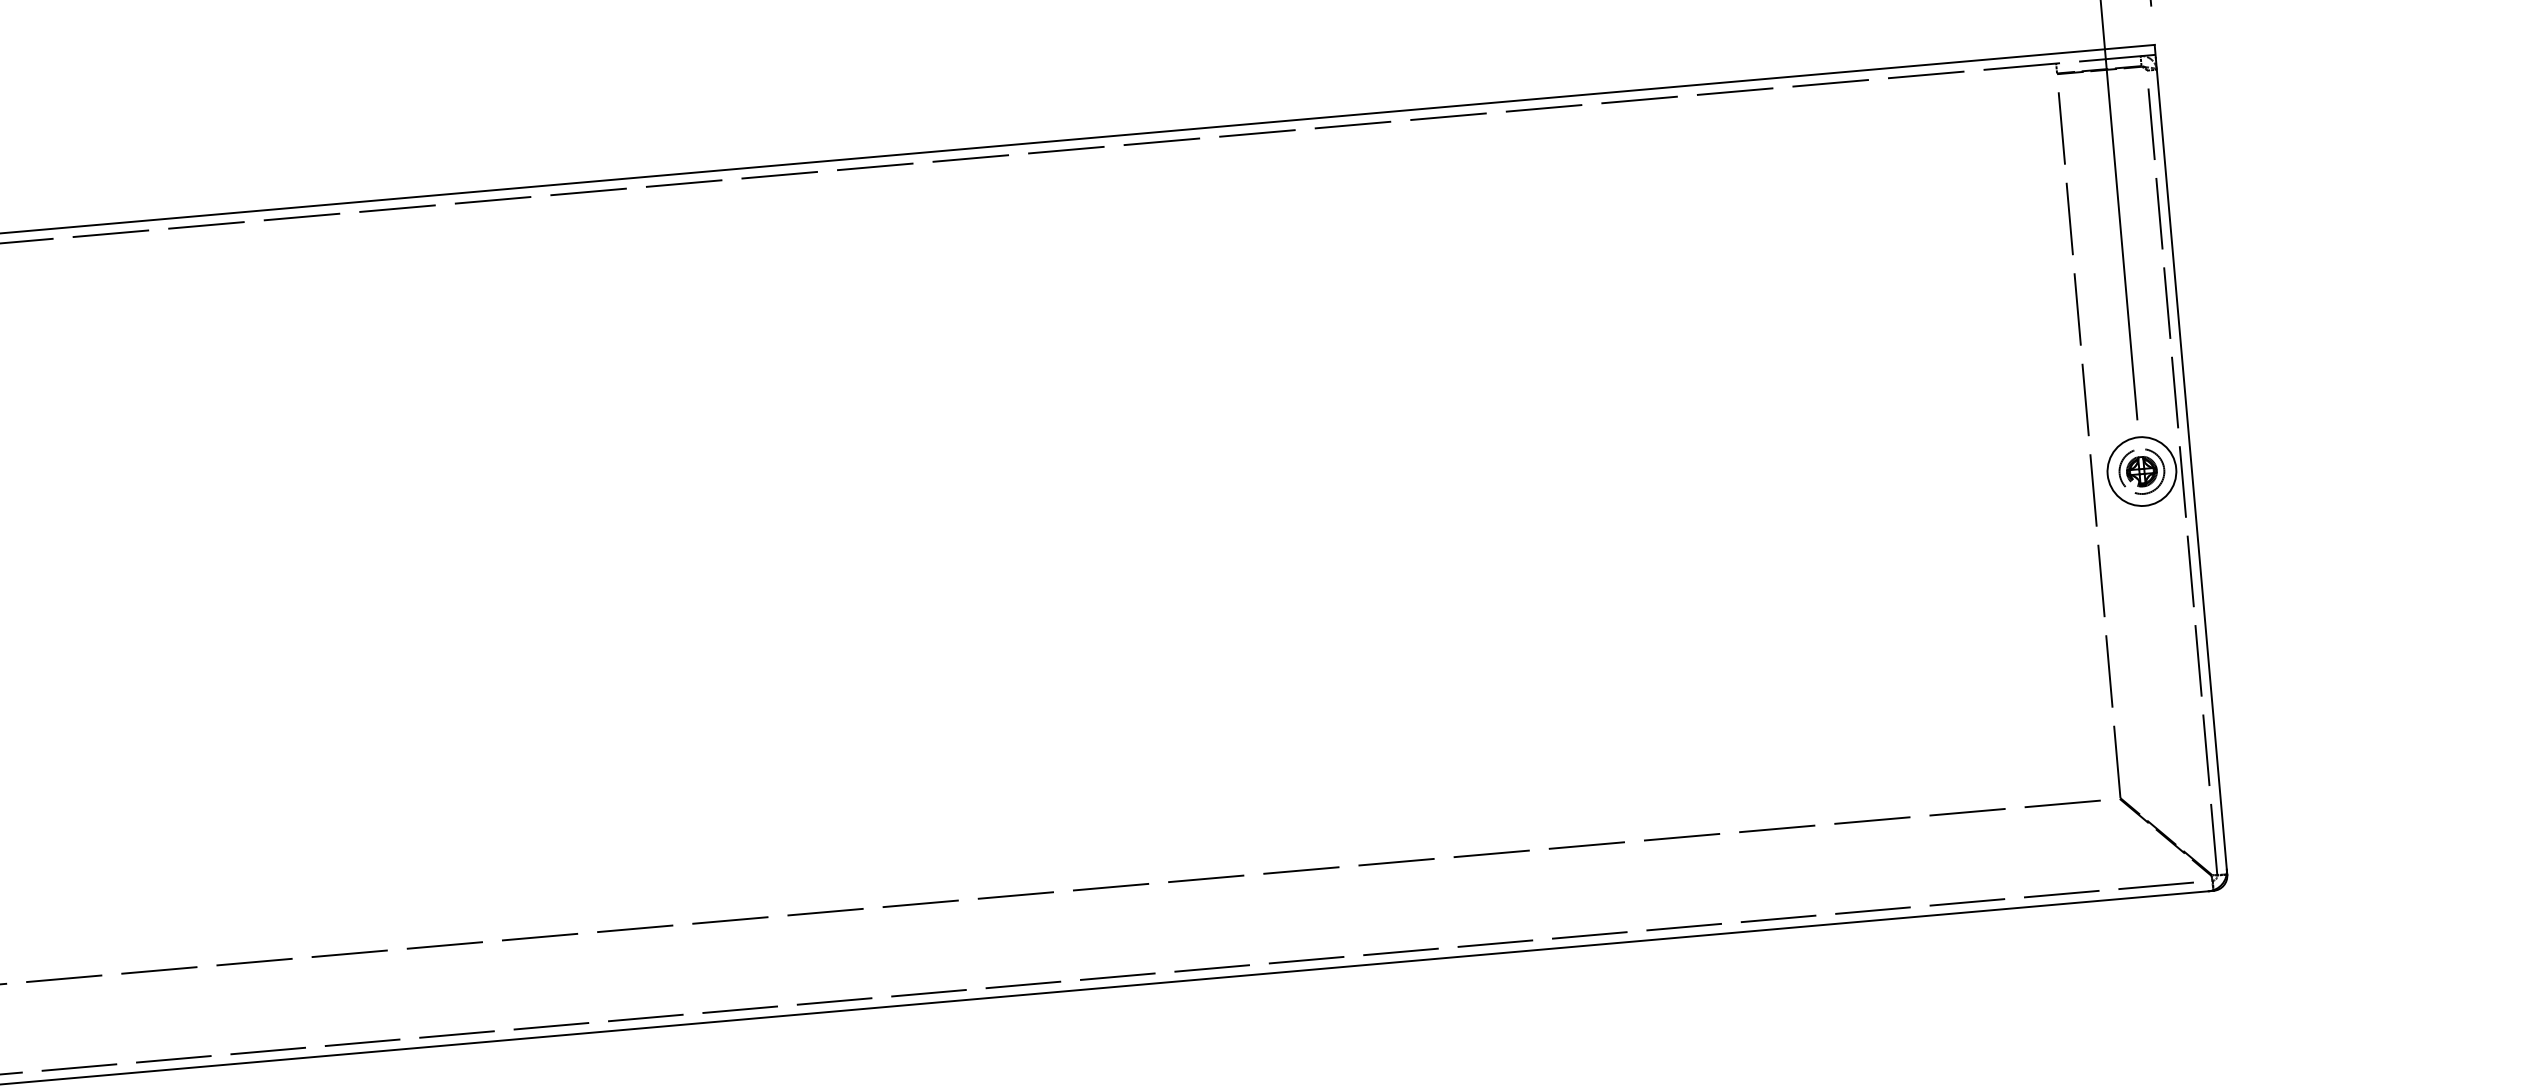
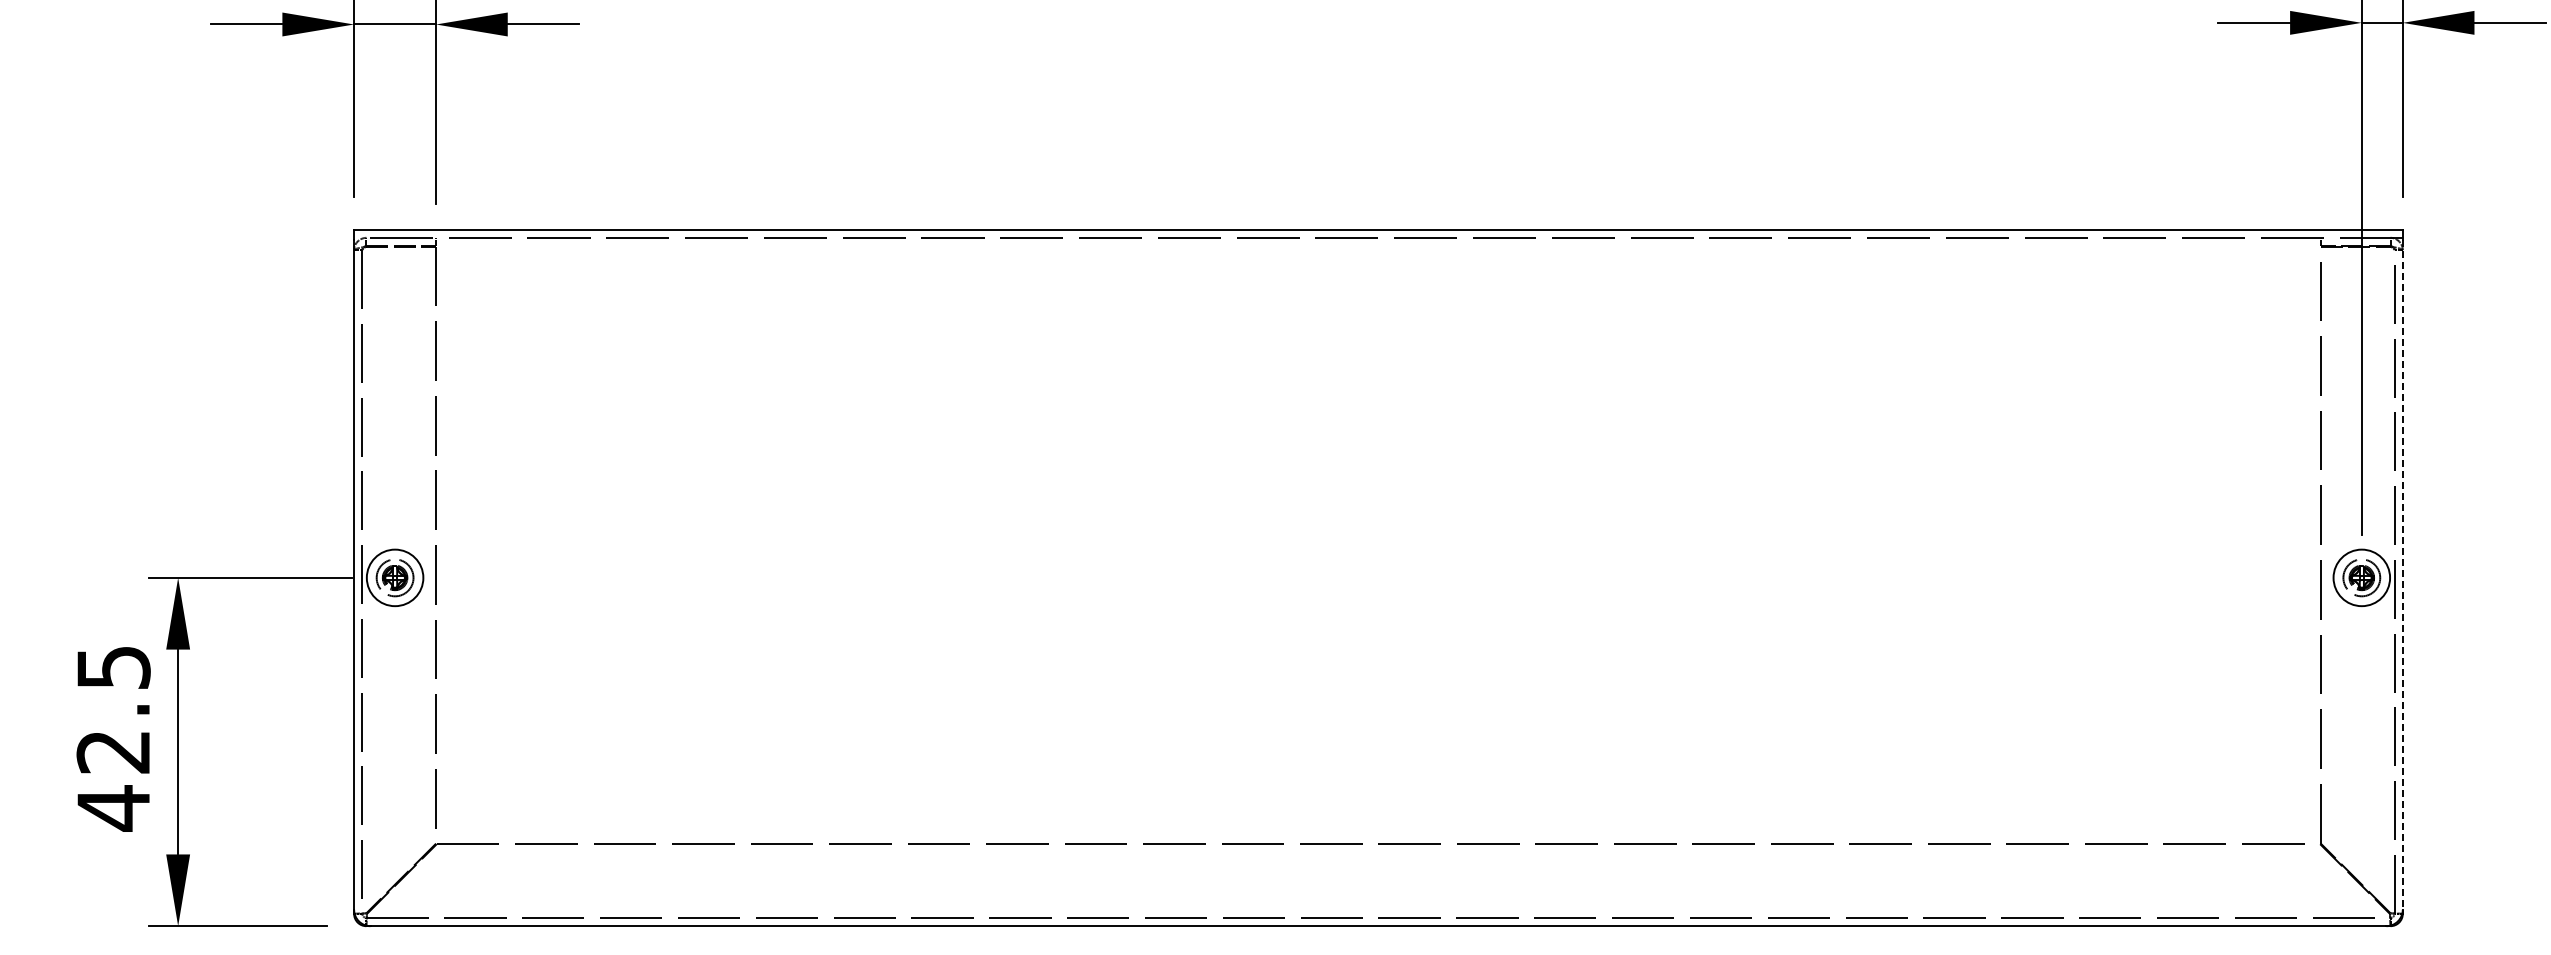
line: (2191, 464) -> (2402, 575), solid -> dashed

